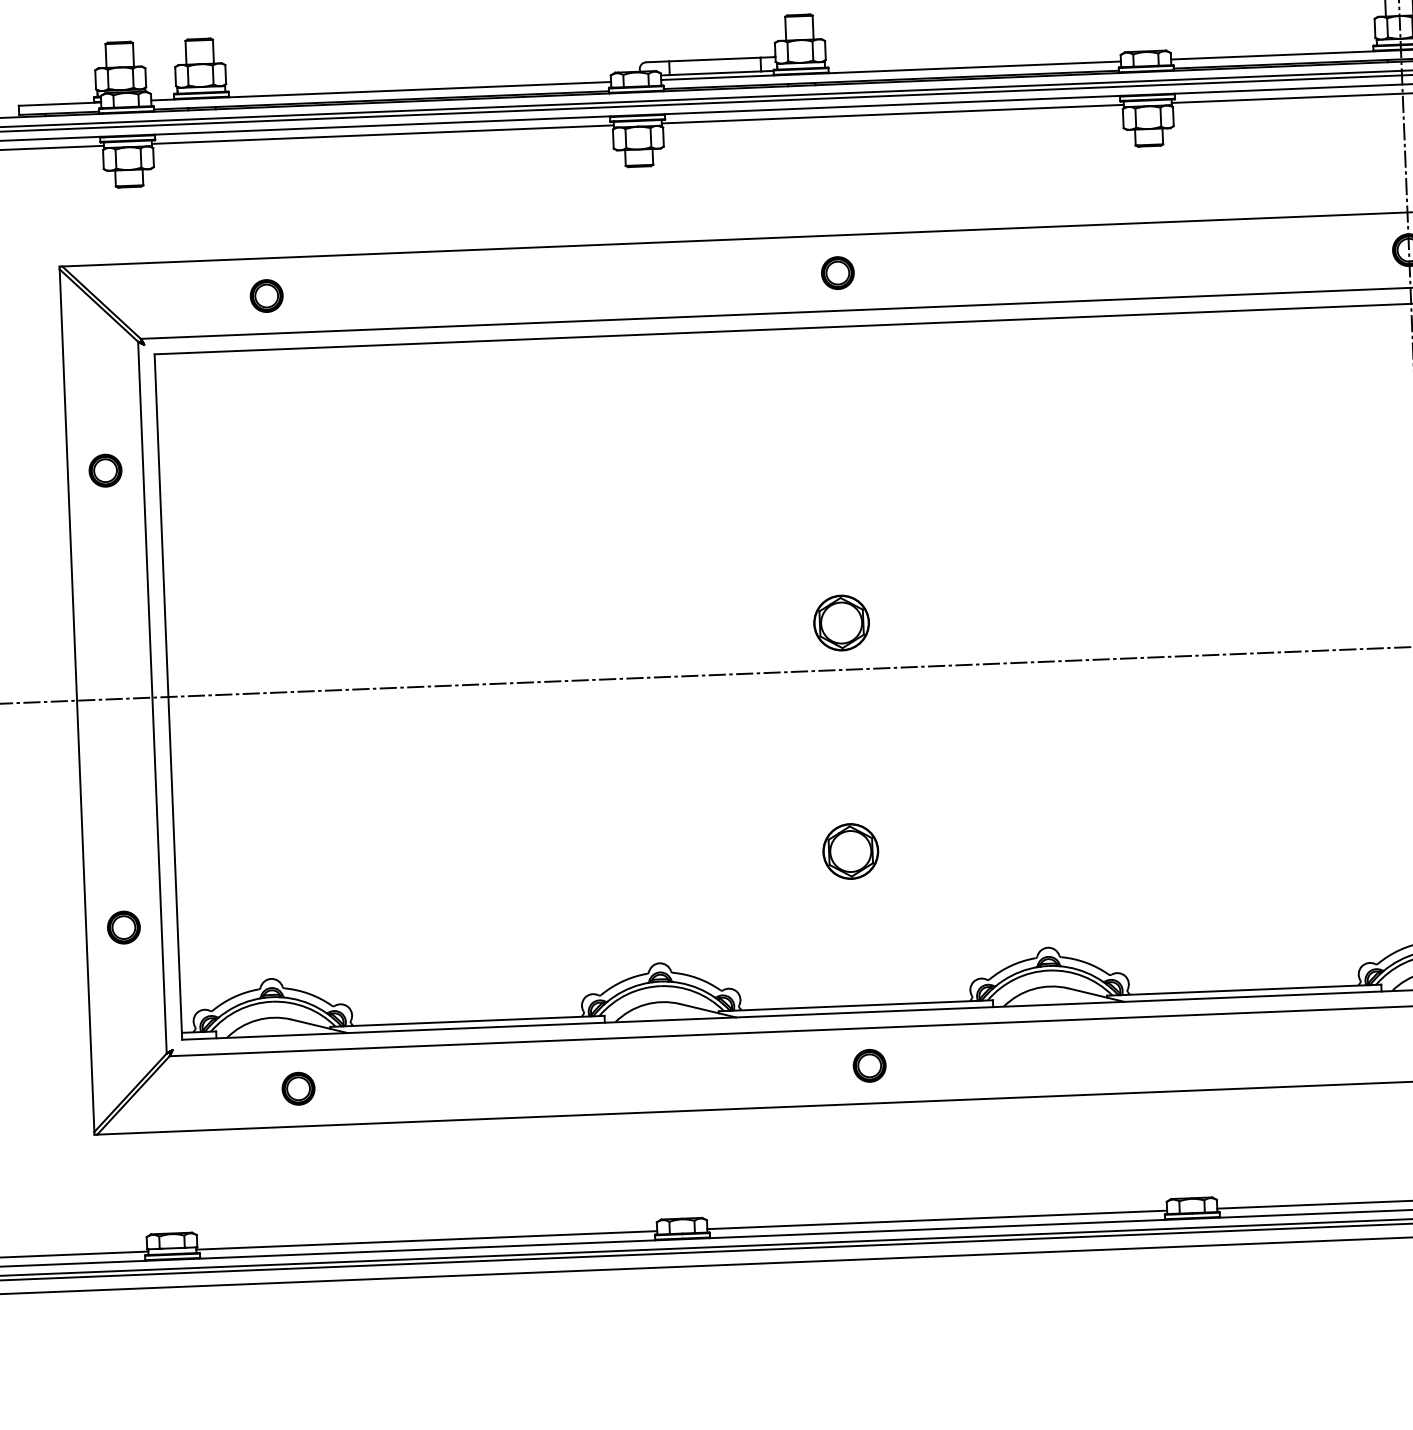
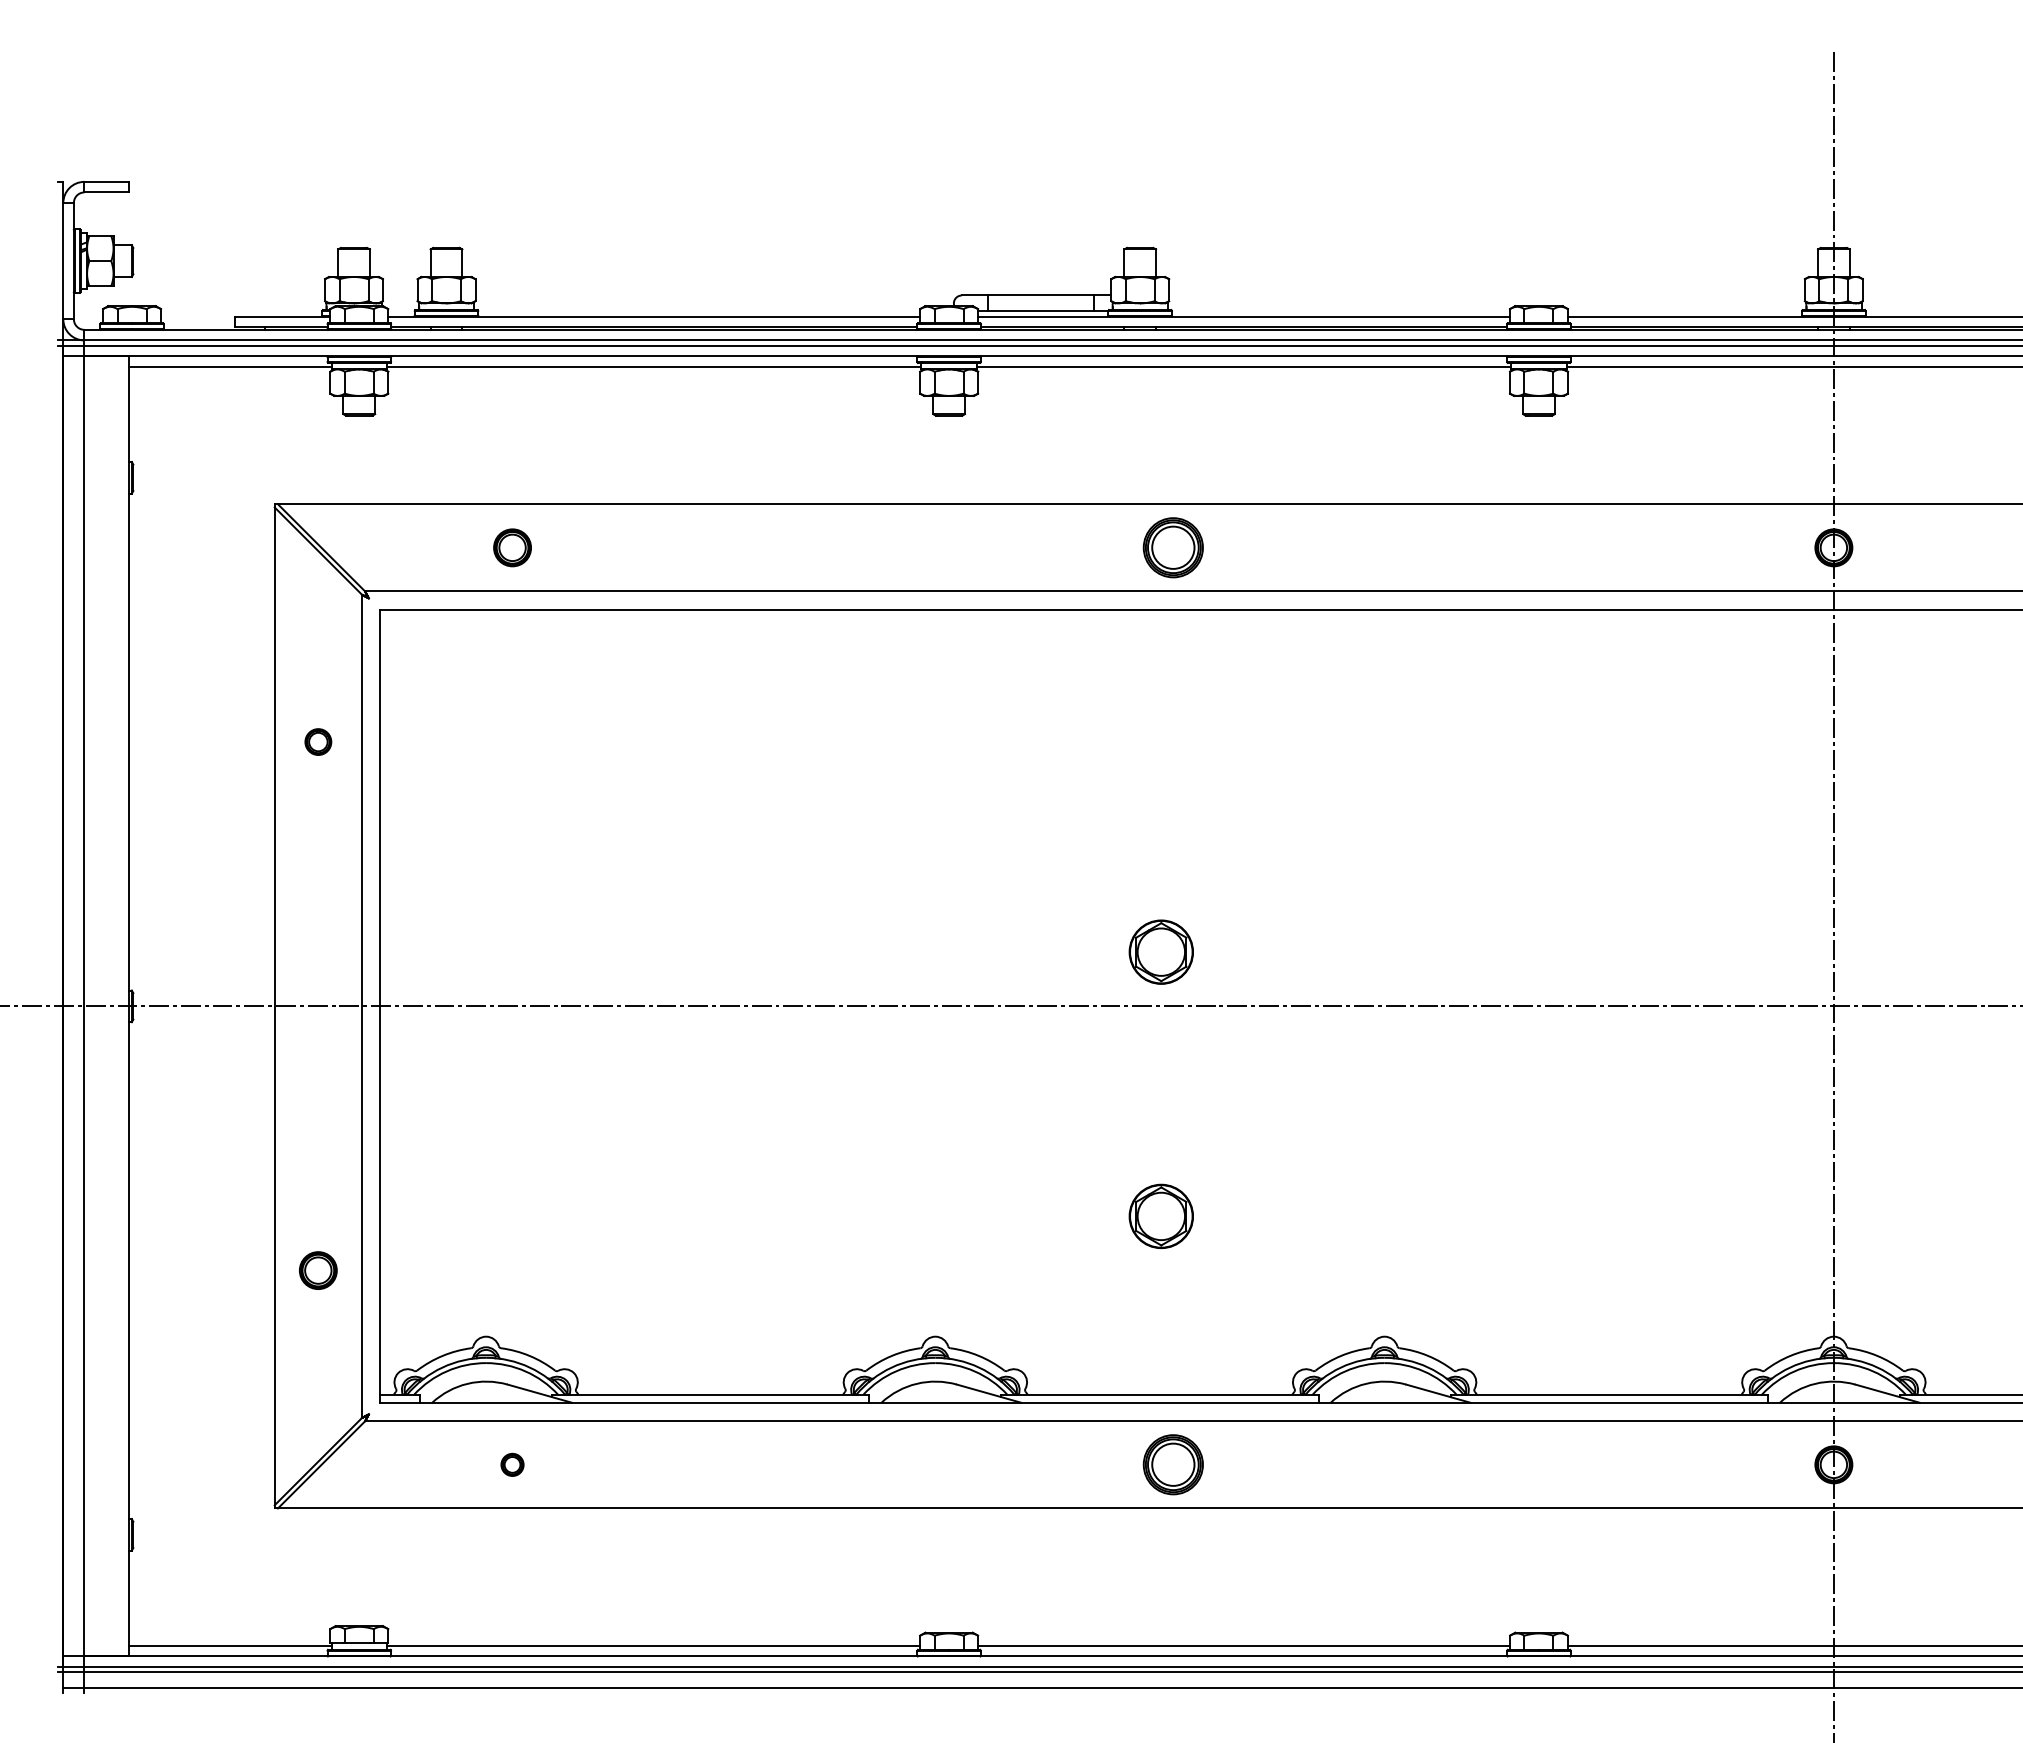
part: (837, 272) -> (1172, 547), size x1.6
part: (105, 470) -> (318, 741), size x0.7
part: (869, 1065) -> (1172, 1464), size x1.6
part: (298, 1088) -> (512, 1464), size x0.6

